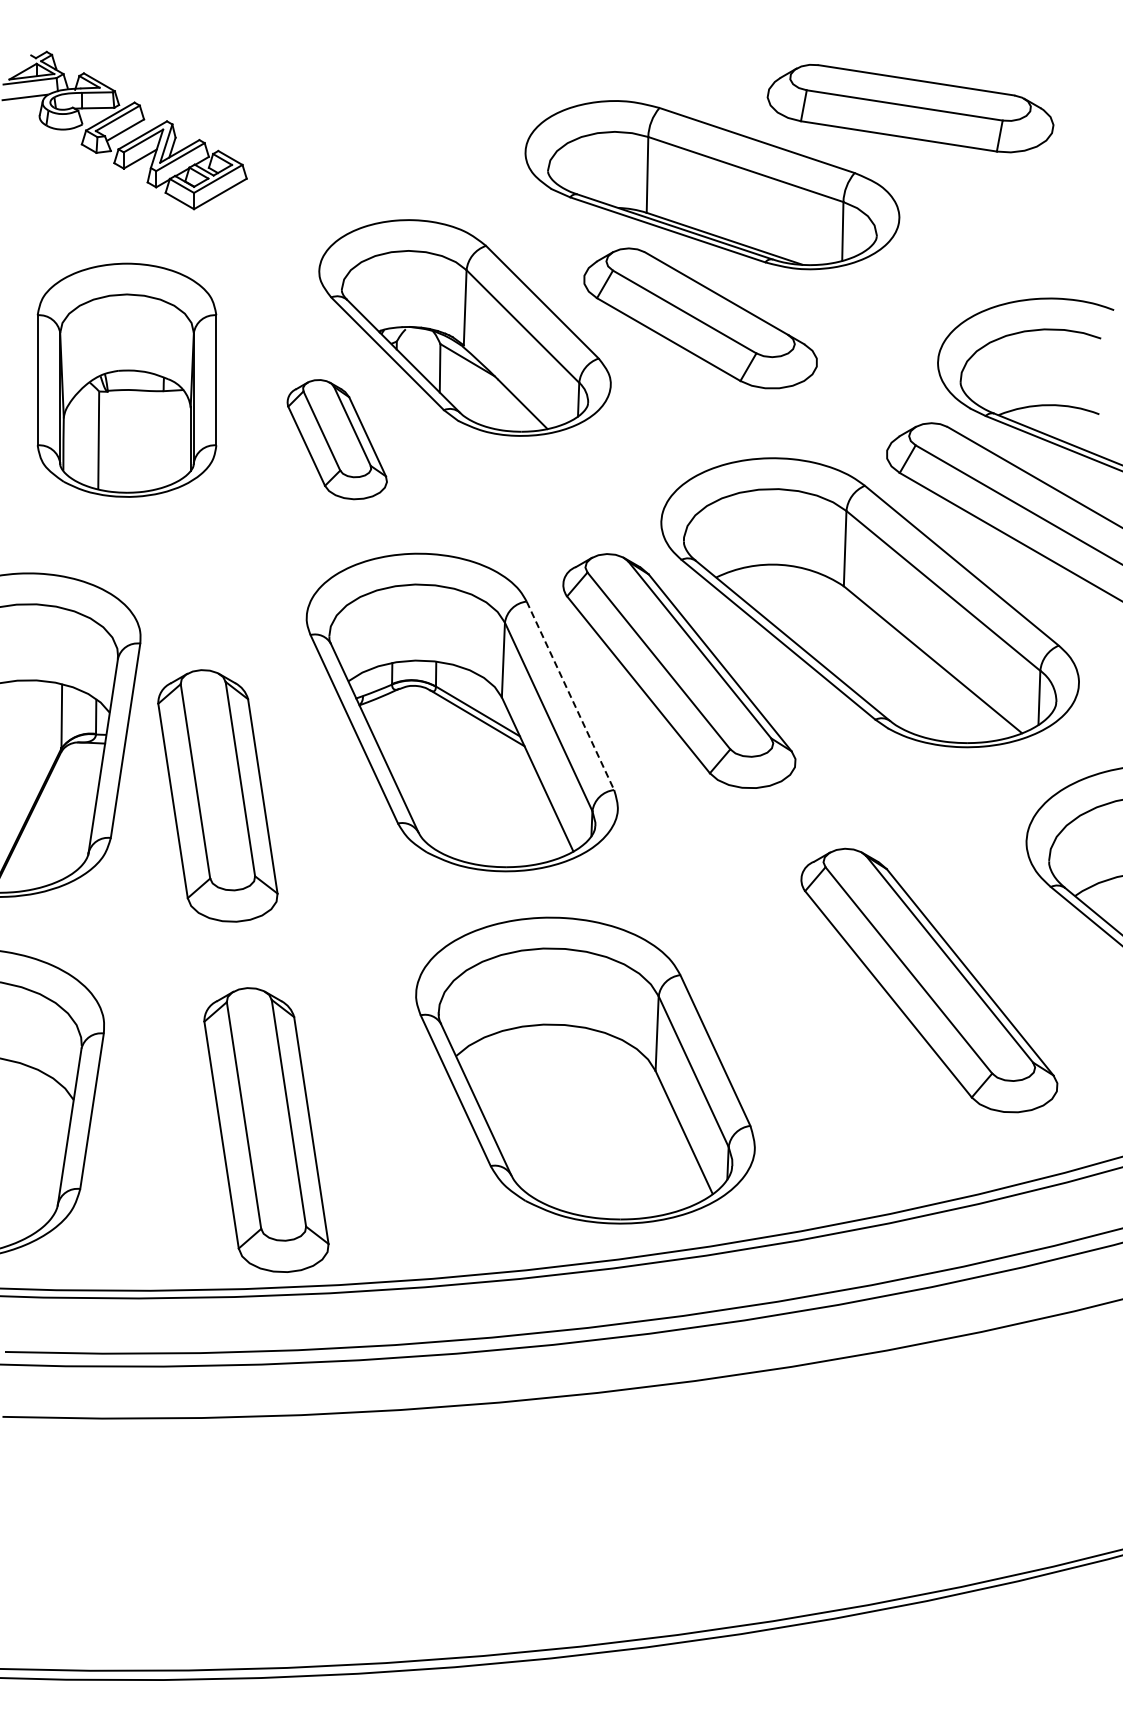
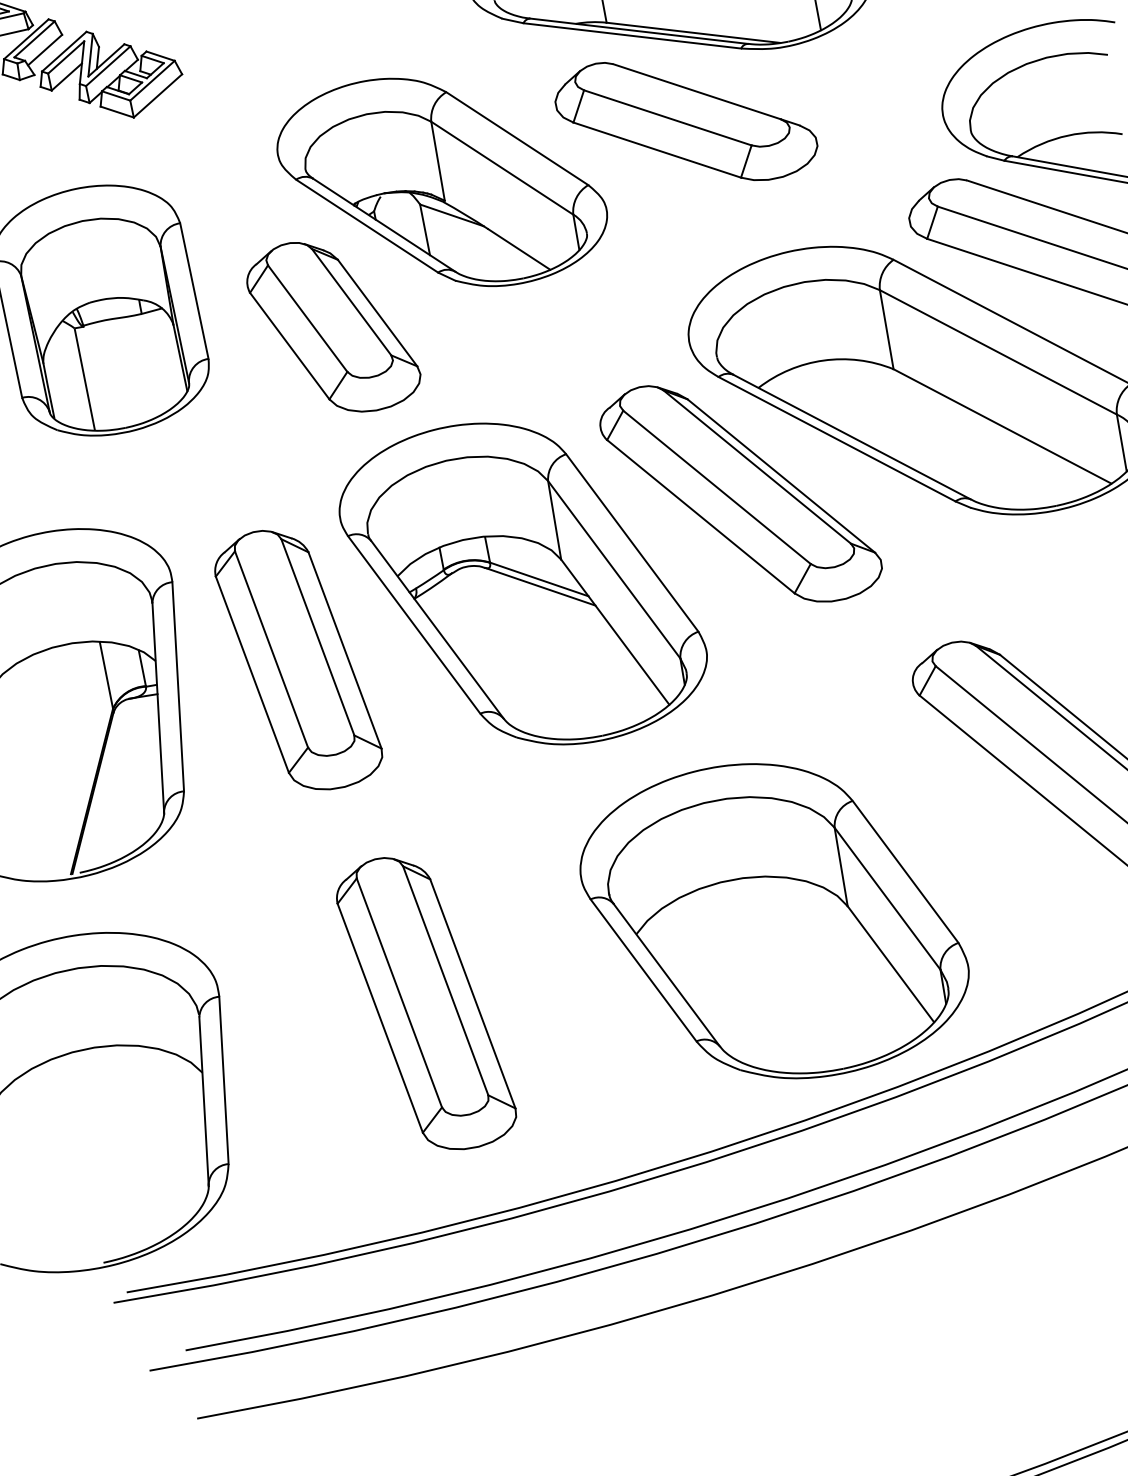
part: (337, 439) -> (333, 326), size x1.43
line: (570, 695) -> (632, 542), dashed -> solid
part: (217, 795) -> (297, 659), moved
part: (585, 1070) -> (774, 921), moved
part: (266, 1129) -> (425, 1002), moved

